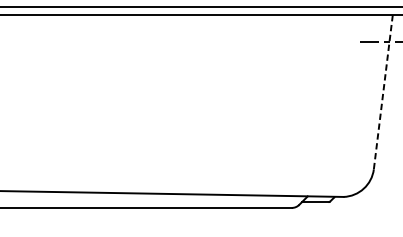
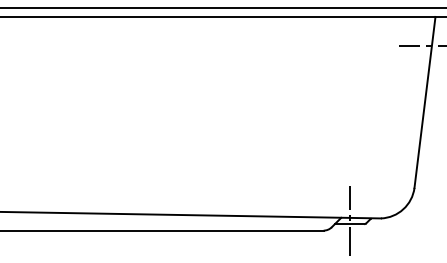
line: (382, 92) -> (424, 102), dashed -> solid
line: (315, 198) -> (349, 220), added

